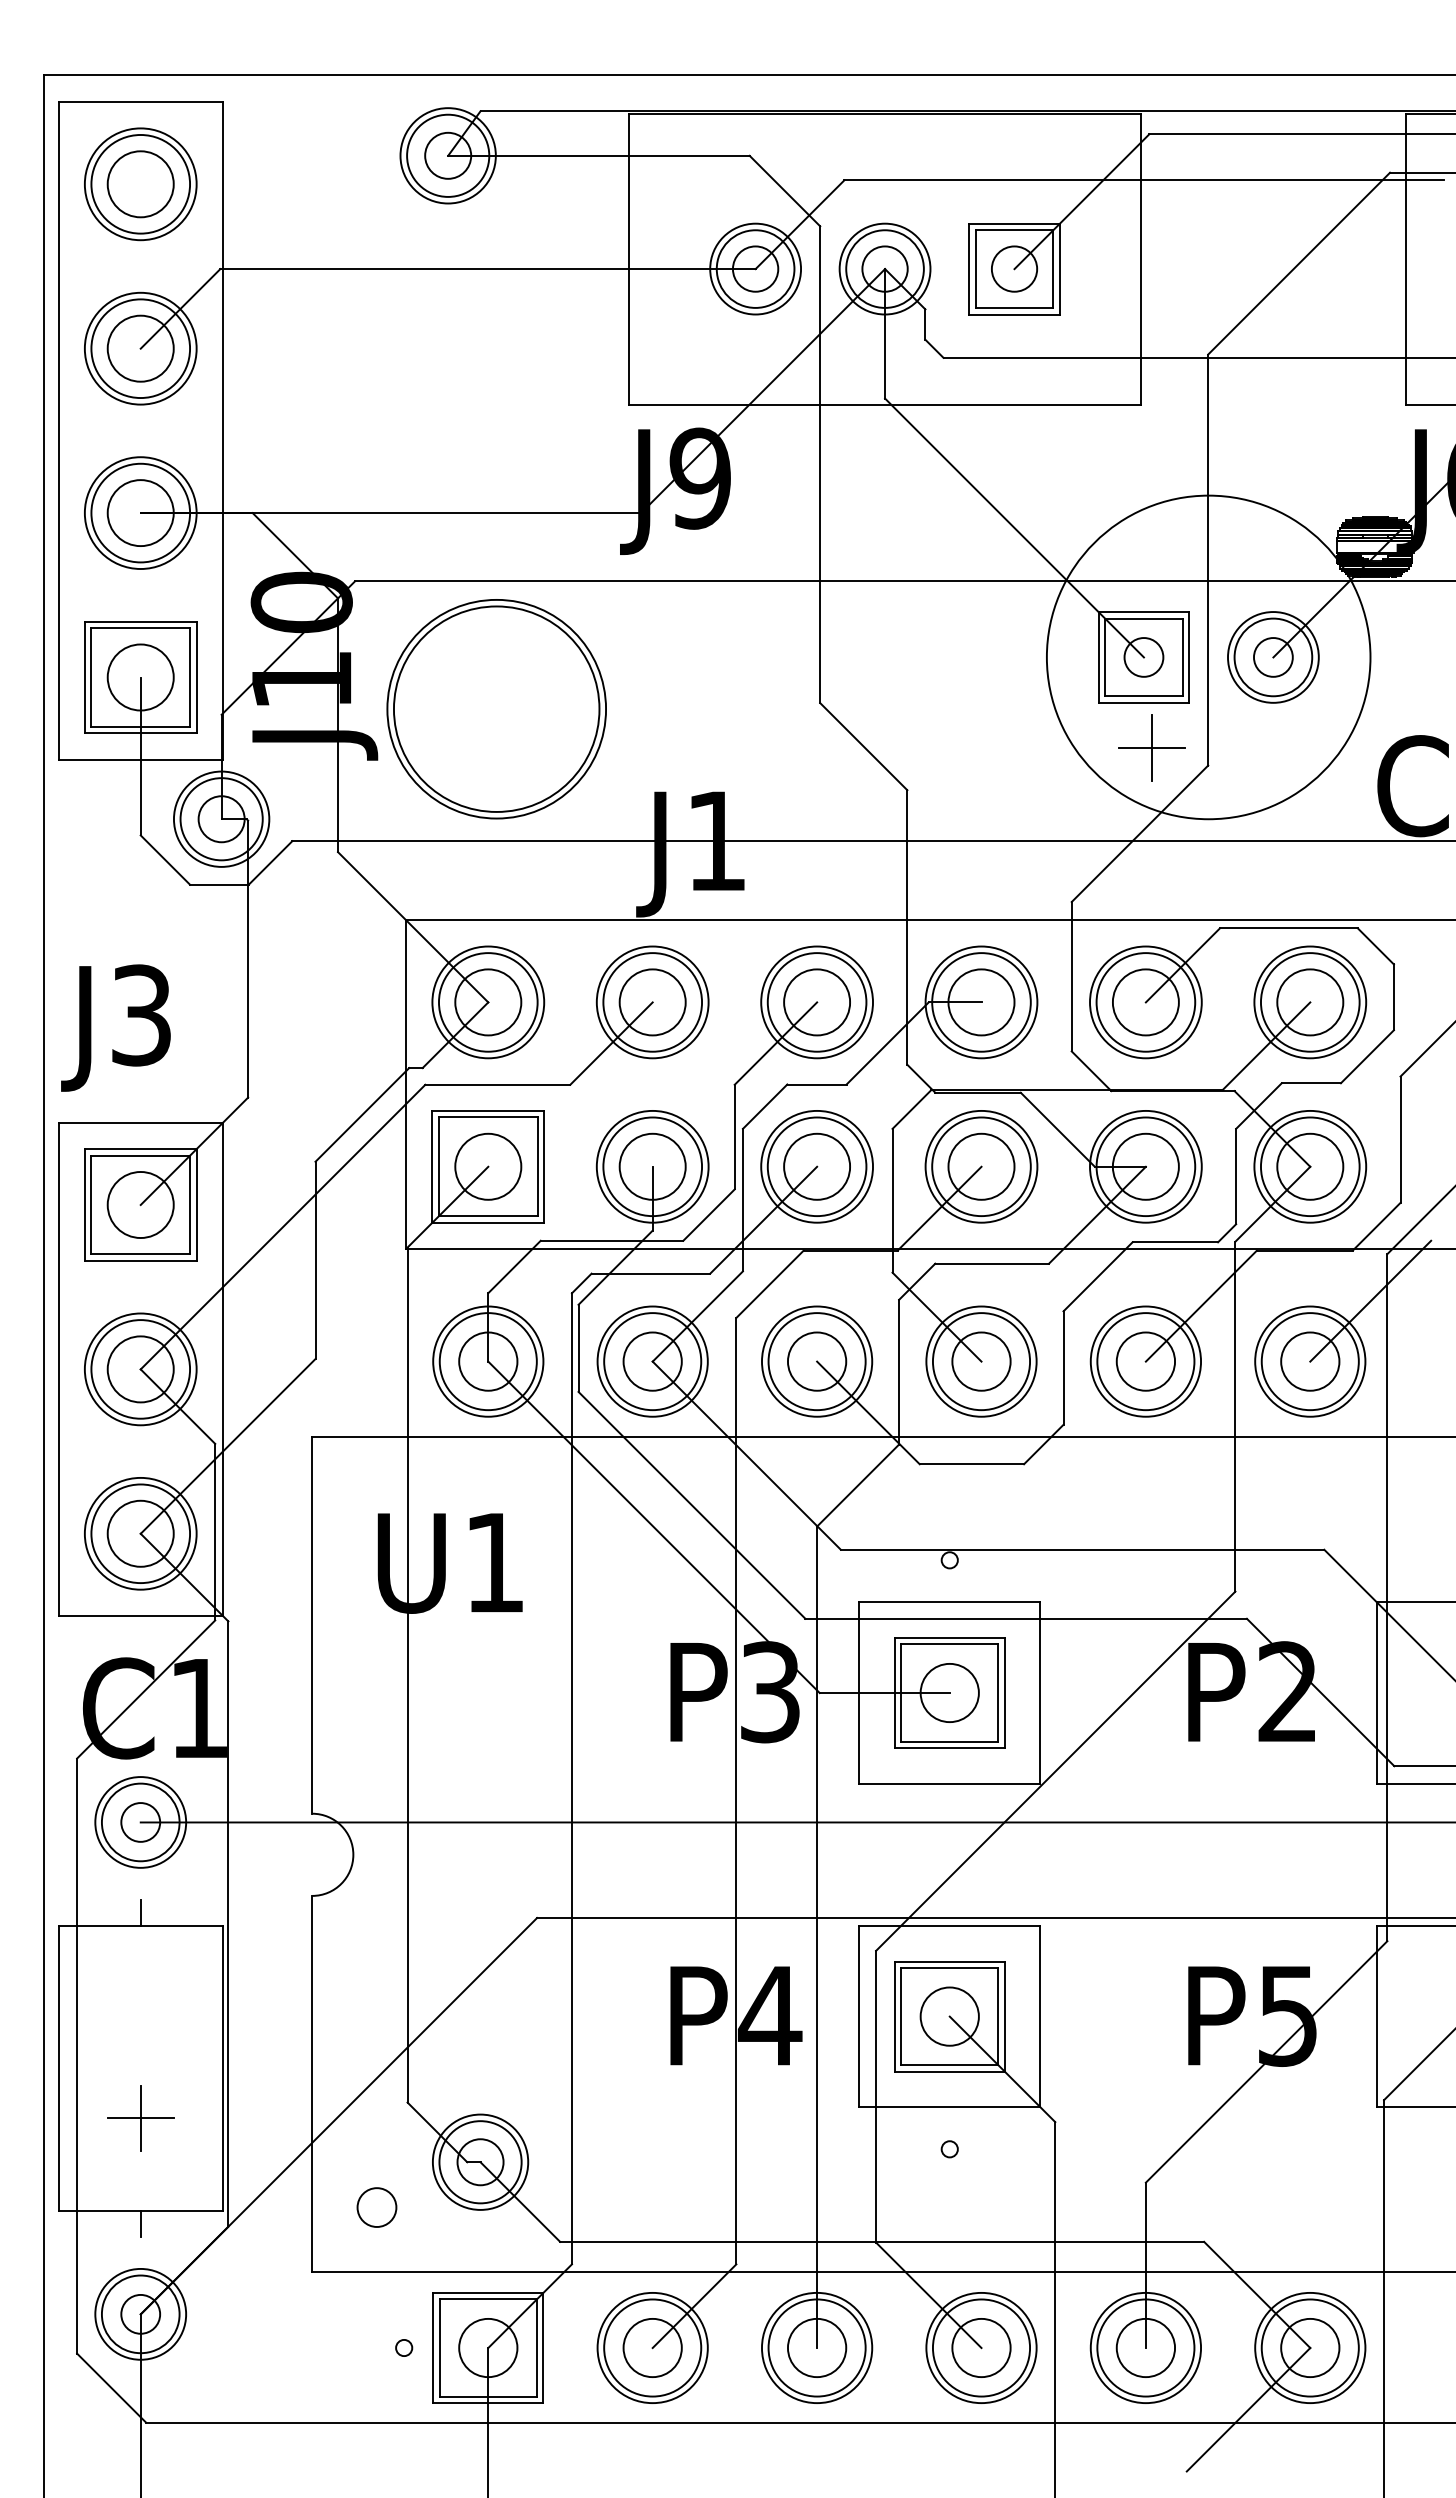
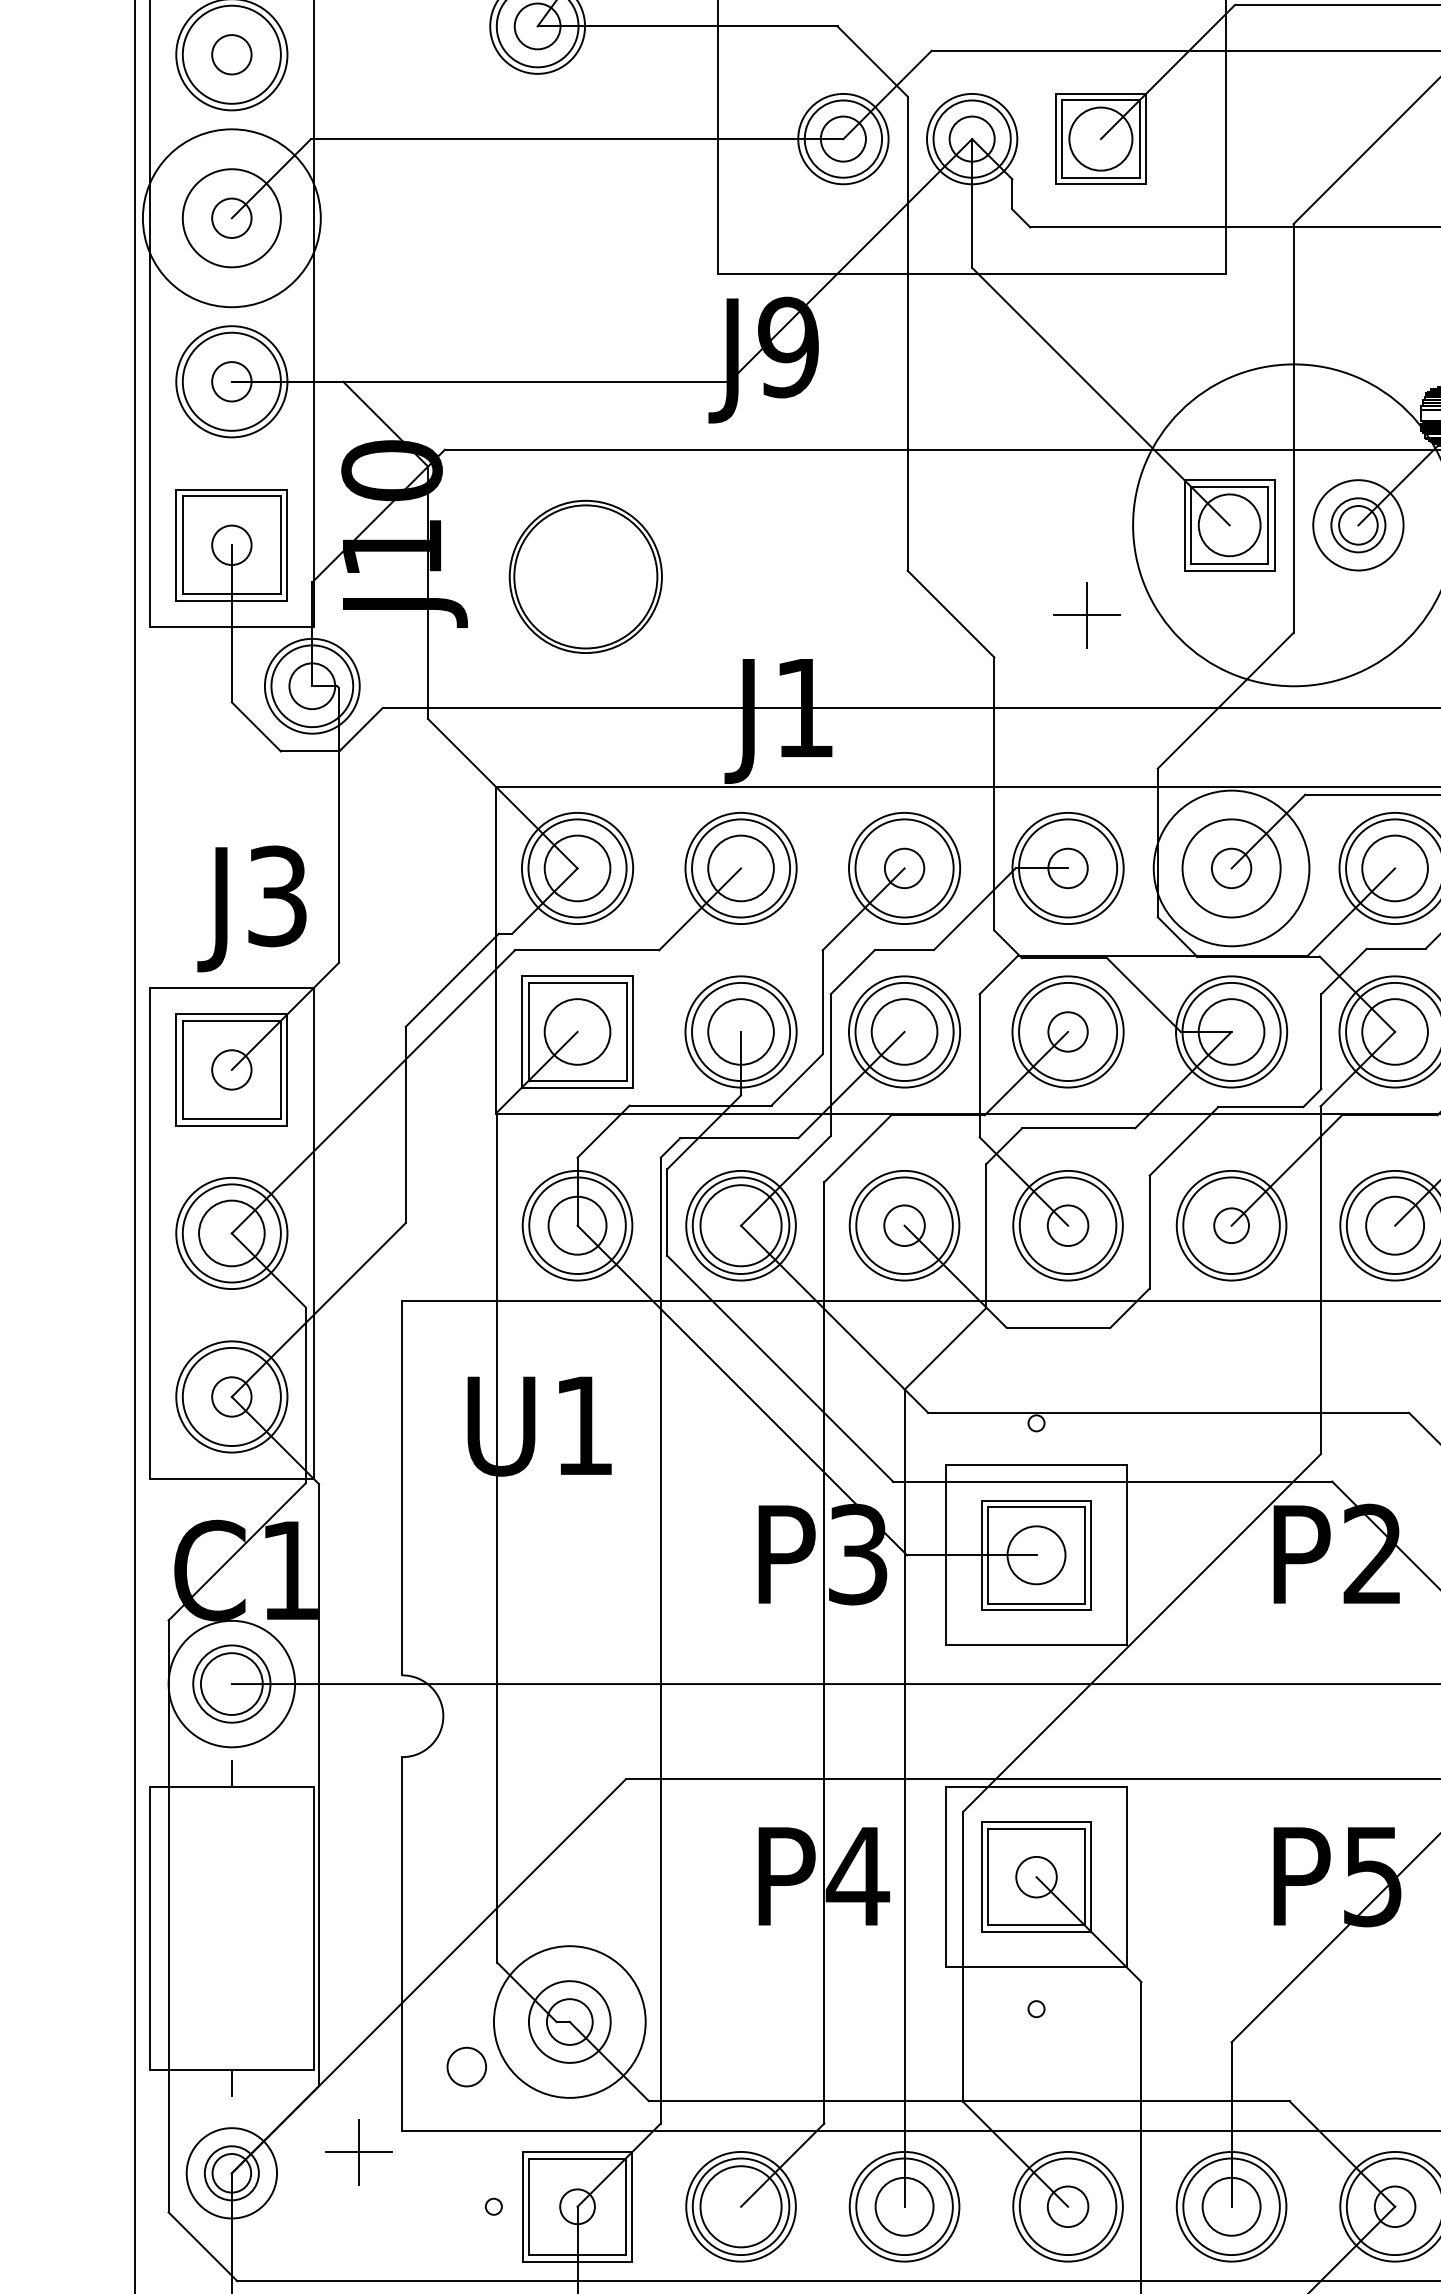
circle: (140, 184) -> (231, 54), size x0.6
circle: (1014, 268) -> (1100, 138), size x1.4
circle: (140, 348) -> (231, 218), size x0.6
circle: (140, 348) -> (231, 218), size x1.6
circle: (140, 513) -> (231, 382), size x0.6
circle: (1143, 657) -> (1229, 525), size x1.6
circle: (1273, 657) -> (1358, 525), size x0.7
circle: (140, 677) -> (231, 545), size x0.6
part: (496, 709) -> (585, 577), size x0.7
part: (1151, 747) -> (1086, 614), moved
circle: (817, 1002) -> (904, 868), size x0.6
circle: (981, 1002) -> (1068, 868), size x0.6
circle: (1145, 1002) -> (1231, 868), size x0.6
circle: (1145, 1002) -> (1231, 868), size x1.4
text: (115, 1027) -> (251, 908), moved
circle: (981, 1166) -> (1068, 1031), size x0.6
circle: (140, 1205) -> (231, 1070), size x0.6
circle: (652, 1361) -> (740, 1225), size x1.4
circle: (816, 1361) -> (903, 1225), size x0.7
circle: (981, 1361) -> (1068, 1225), size x0.7
circle: (1145, 1361) -> (1231, 1225), size x0.6
circle: (140, 1533) -> (231, 1396), size x0.6
circle: (140, 1822) -> (231, 1684), size x1.4
circle: (140, 1822) -> (231, 1684), size x1.6
circle: (949, 2016) -> (1036, 1877), size x0.7
part: (140, 2118) -> (358, 2152), moved
circle: (480, 2161) -> (569, 2021), size x1.6
circle: (140, 2314) -> (231, 2173), size x0.7
circle: (488, 2347) -> (577, 2206), size x0.6
circle: (652, 2347) -> (740, 2206), size x1.4
circle: (981, 2347) -> (1068, 2206), size x0.7
circle: (1310, 2347) -> (1395, 2206), size x0.7

